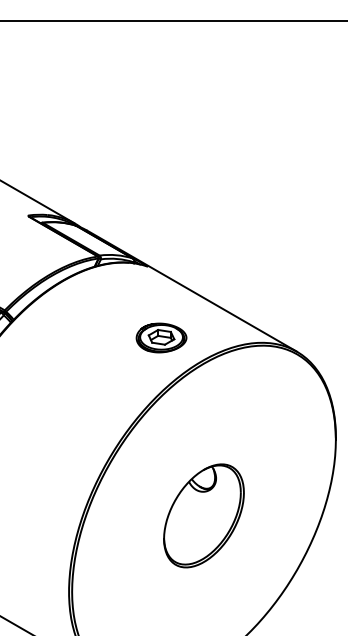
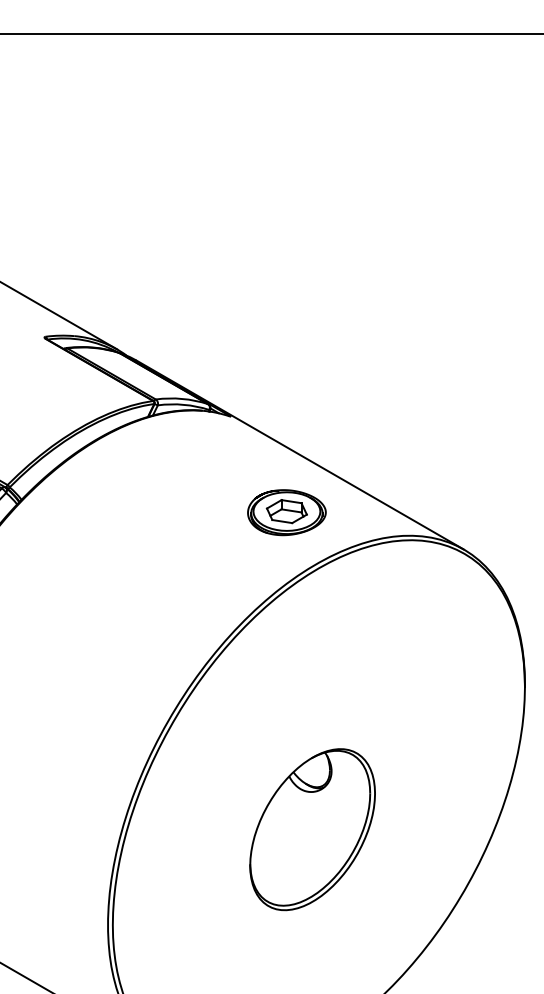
part: (161, 337) -> (286, 511), moved
part: (203, 515) -> (311, 829), moved

